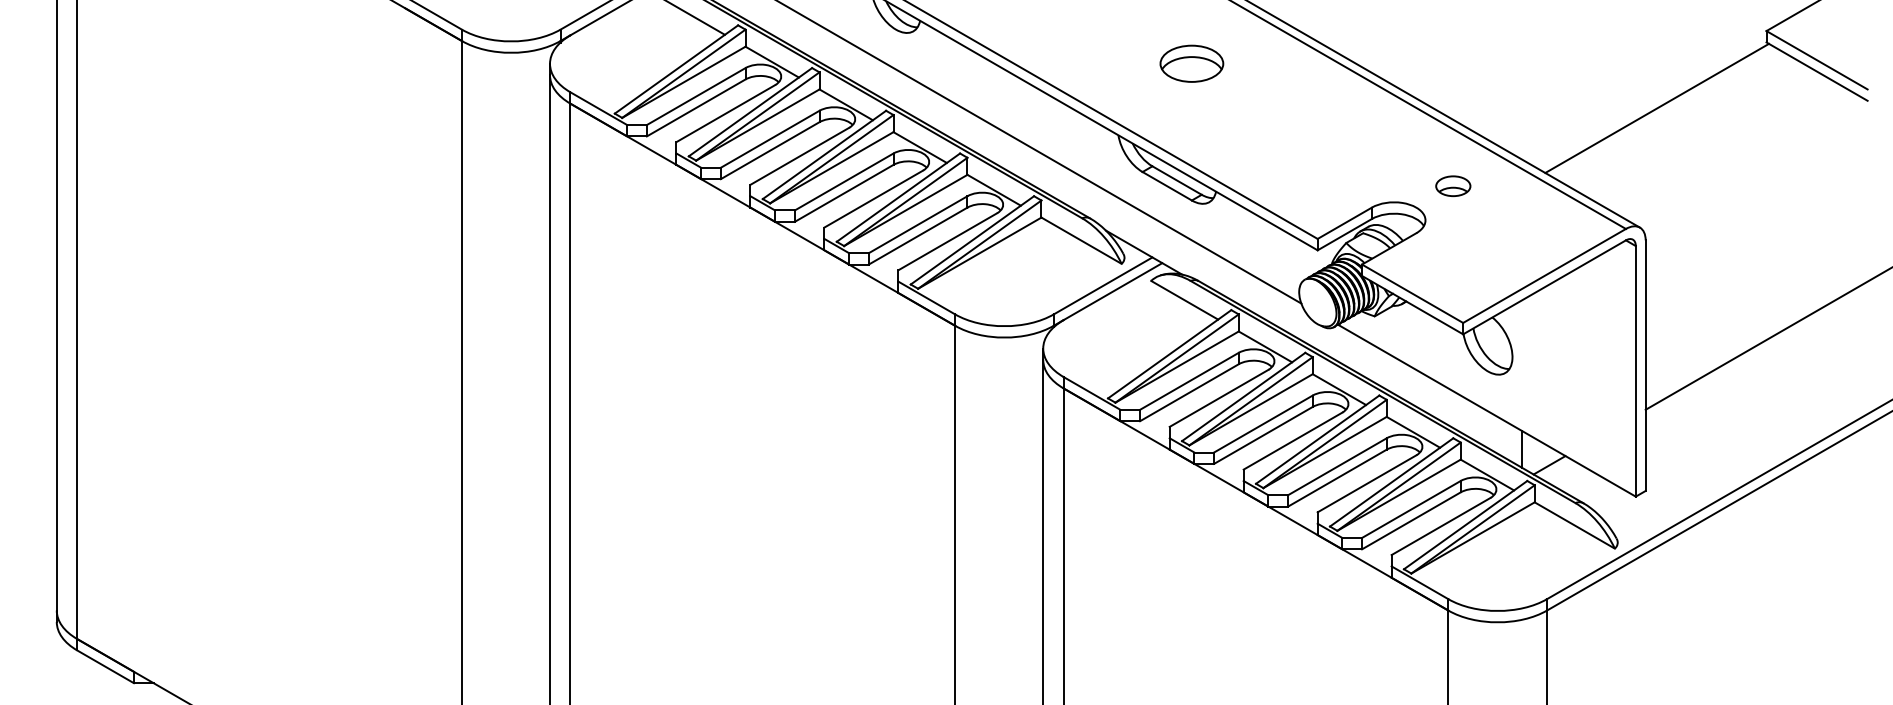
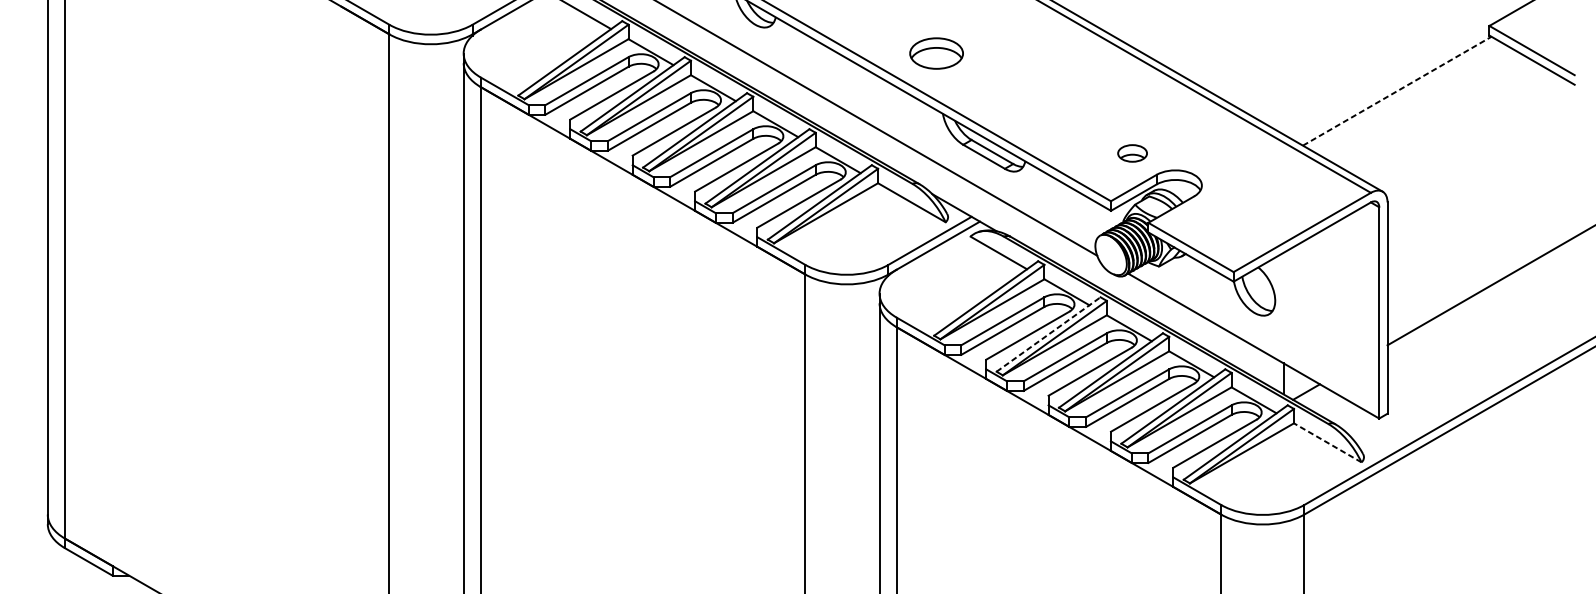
part: (1191, 63) -> (936, 53), moved
line: (1657, 108) -> (1397, 91), solid -> dashed
part: (1453, 186) -> (1132, 153), moved
line: (1243, 396) -> (1048, 334), solid -> dashed
line: (1574, 525) -> (1327, 442), solid -> dashed

